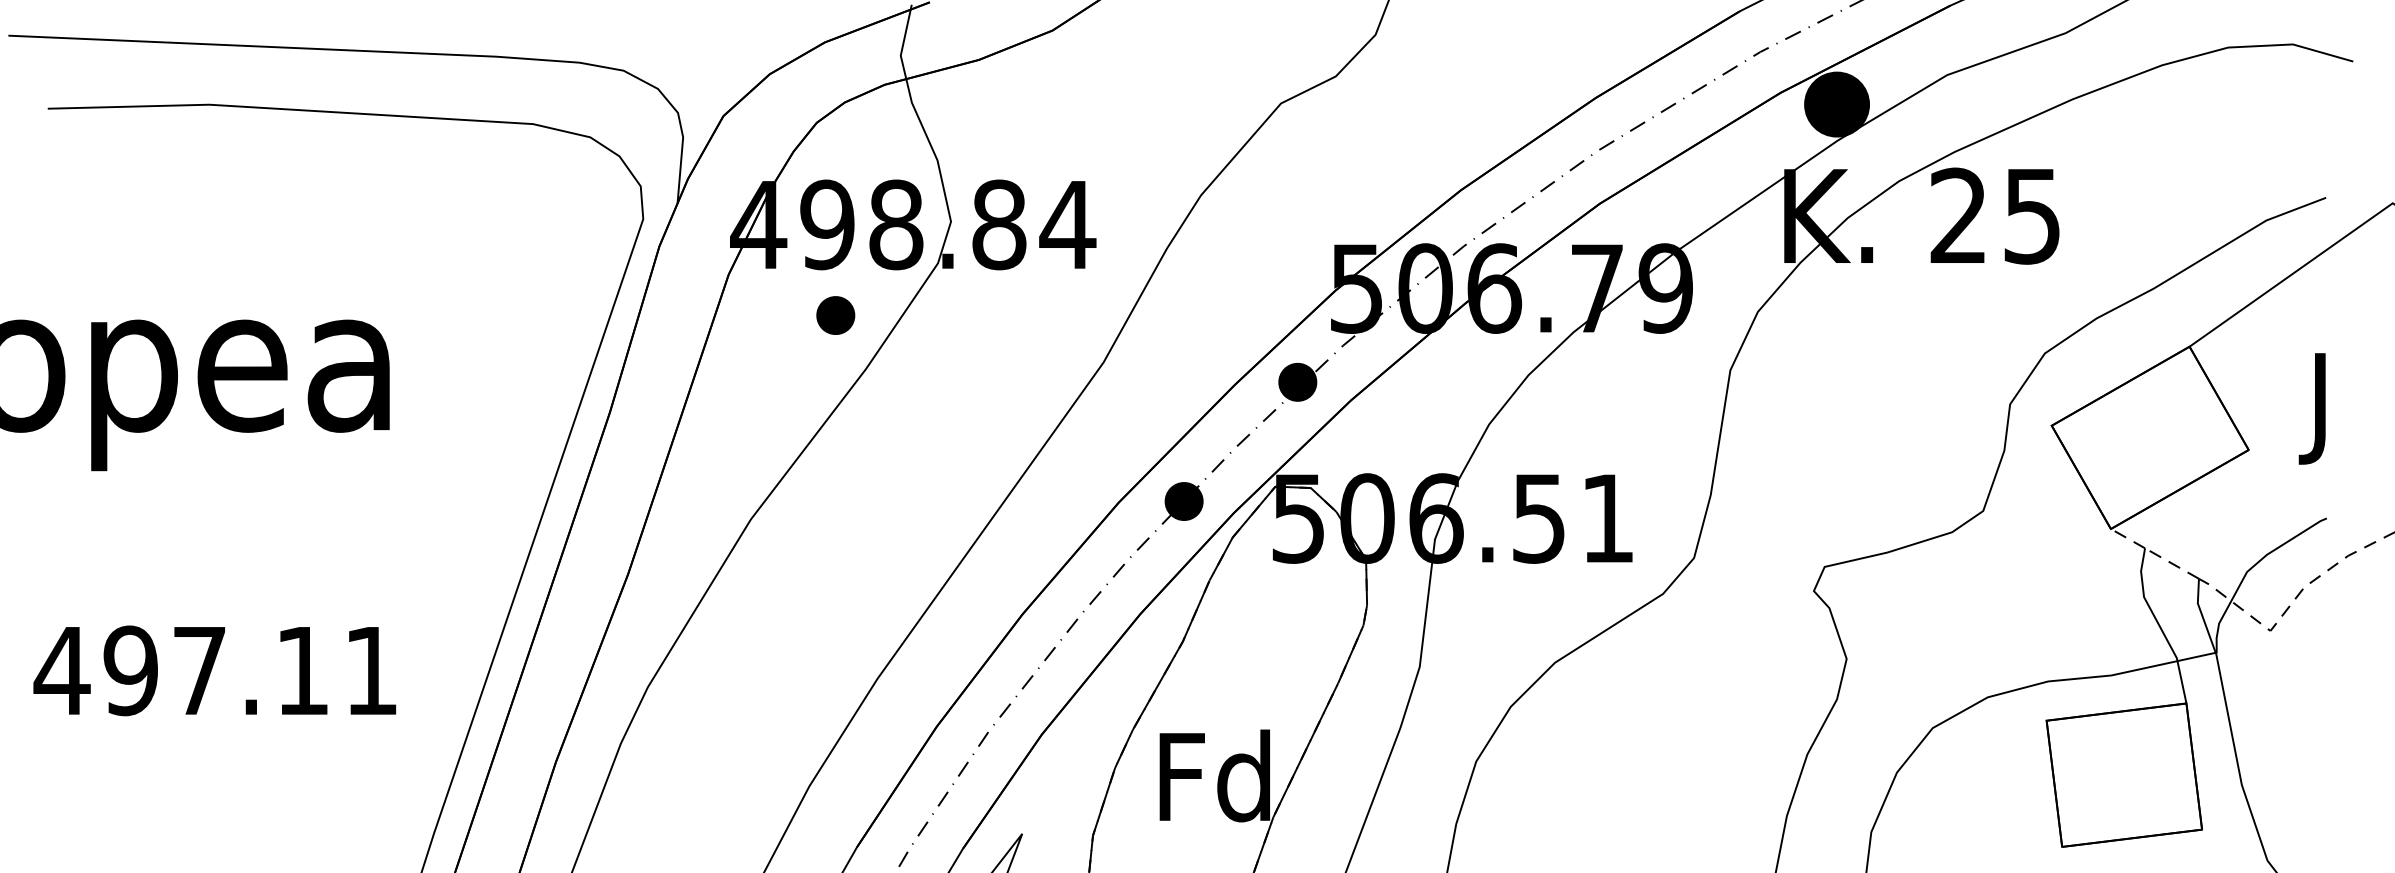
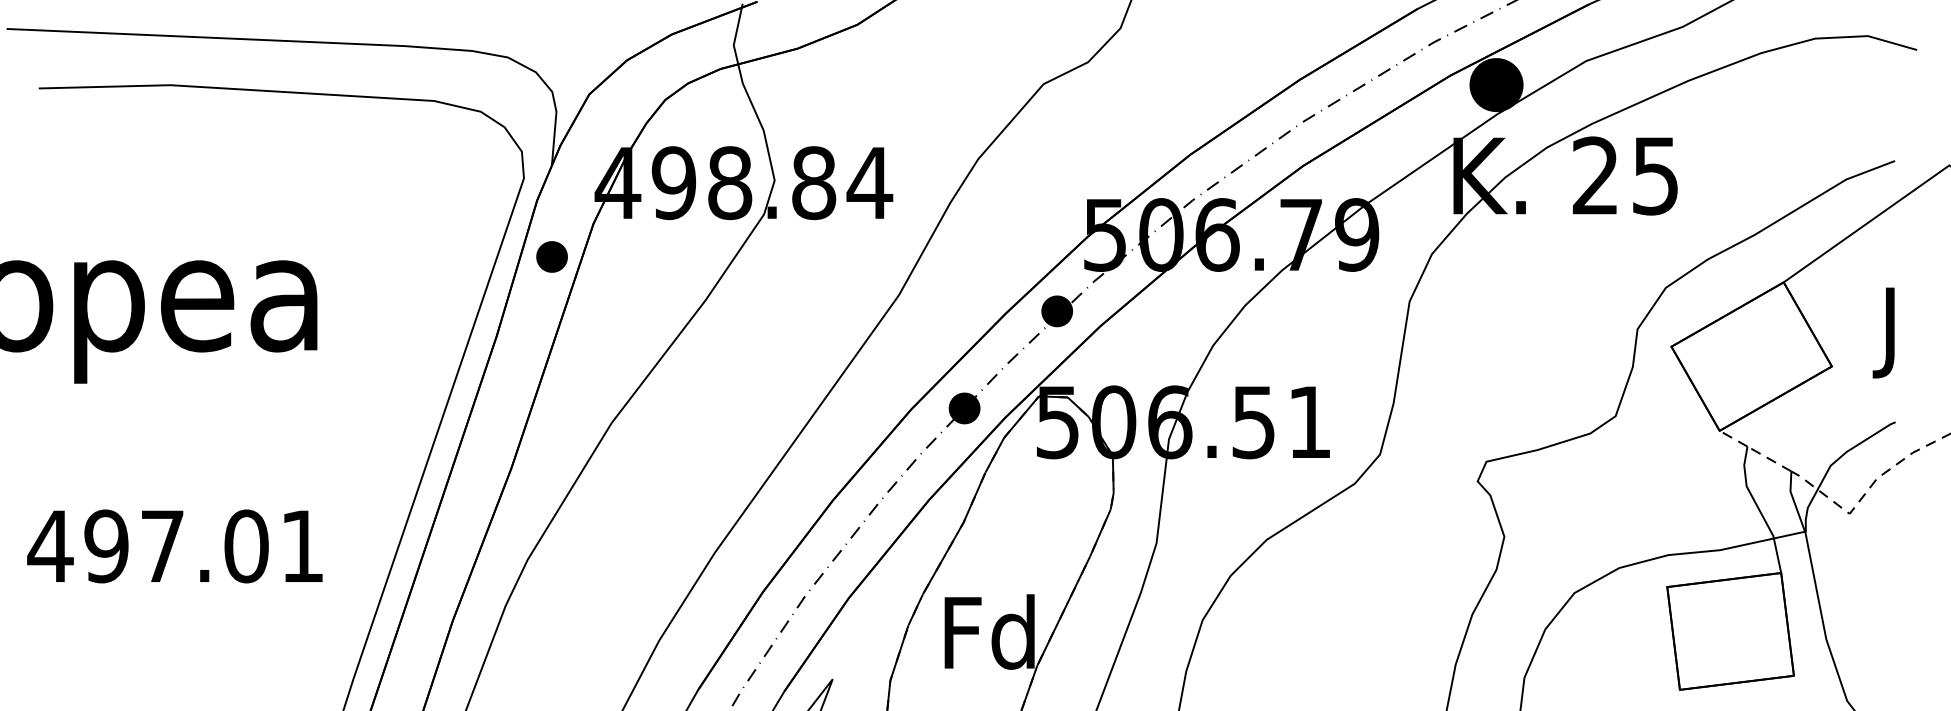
part: (835, 315) -> (551, 256), moved
text: (302, 670) -> (246, 546), 497.11 -> 497.01

